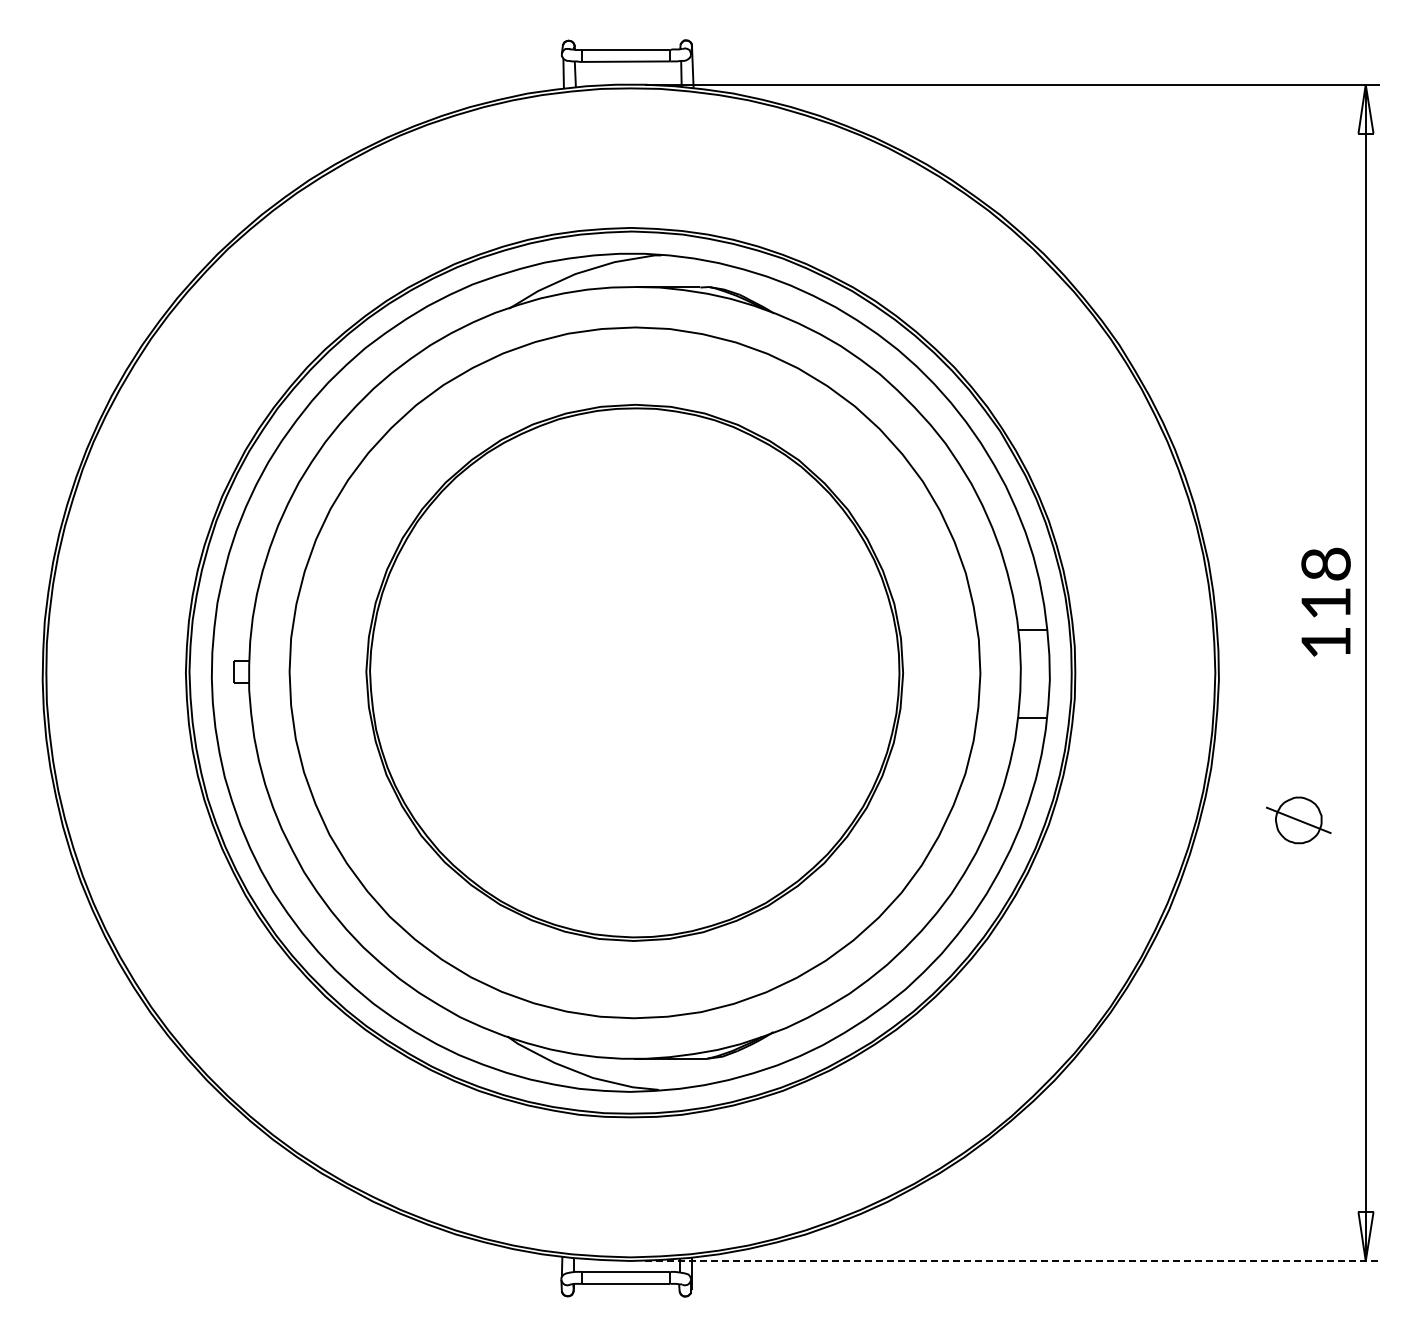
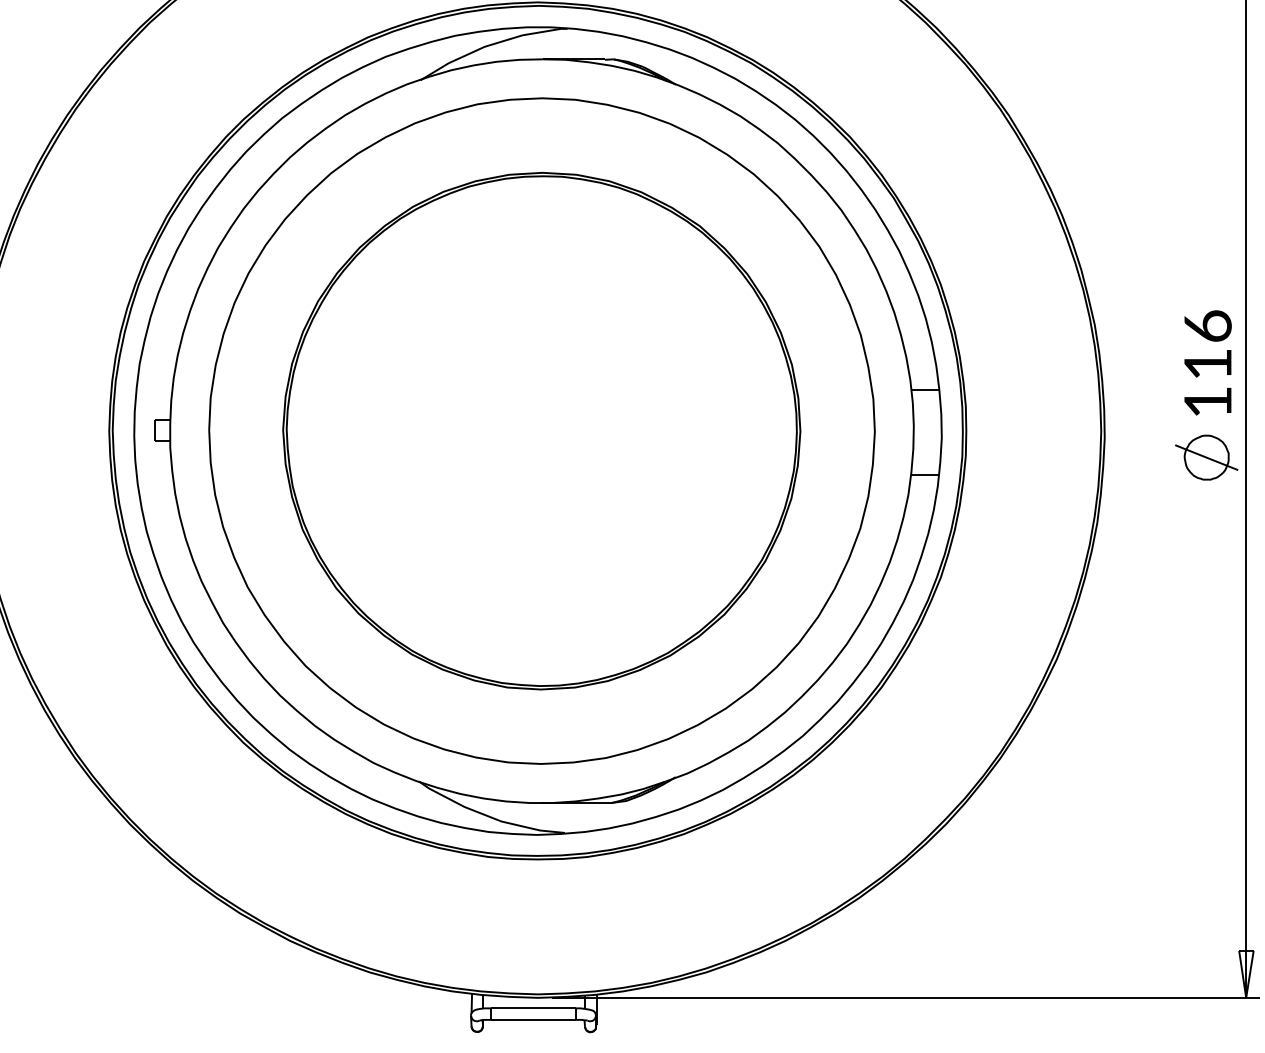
text: (1325, 563) -> (1207, 325), 118 -> 116
part: (1298, 820) -> (1206, 457), moved
line: (1013, 1261) -> (906, 998), dashed -> solid

